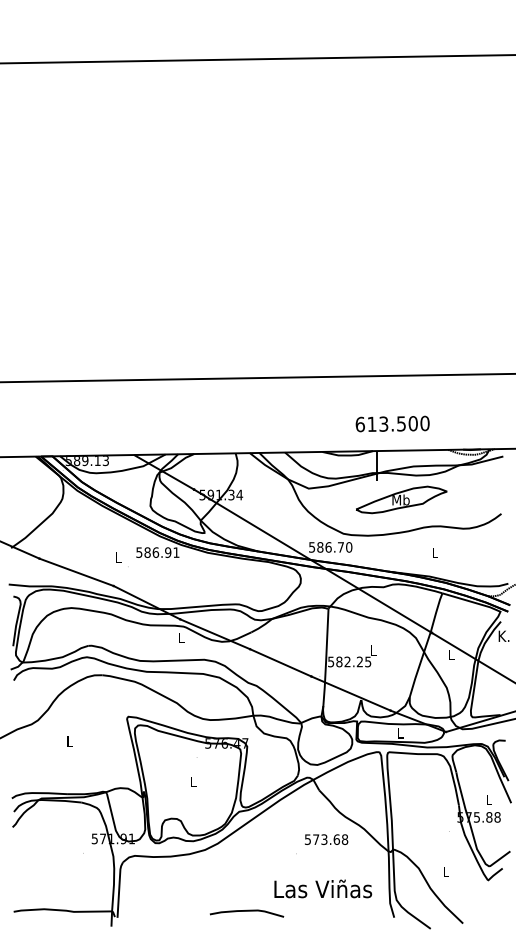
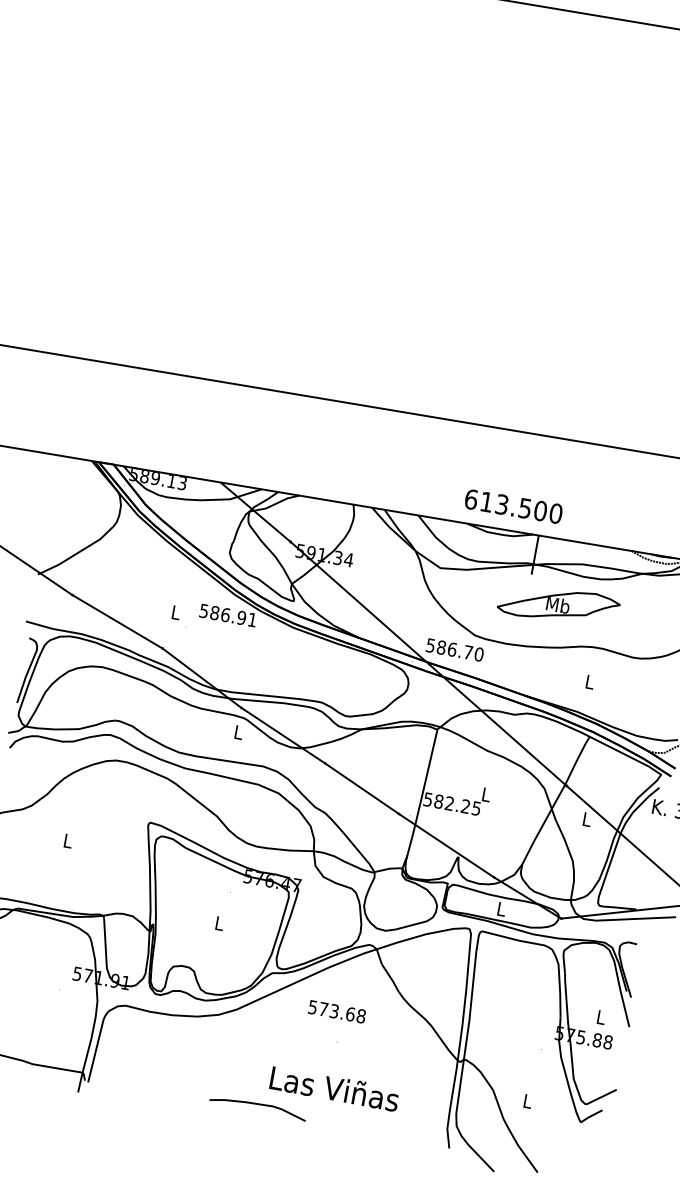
text: (392, 423) -> (513, 505), moved
text: (326, 839) -> (337, 1011), moved
text: (323, 888) -> (335, 1088), moved

